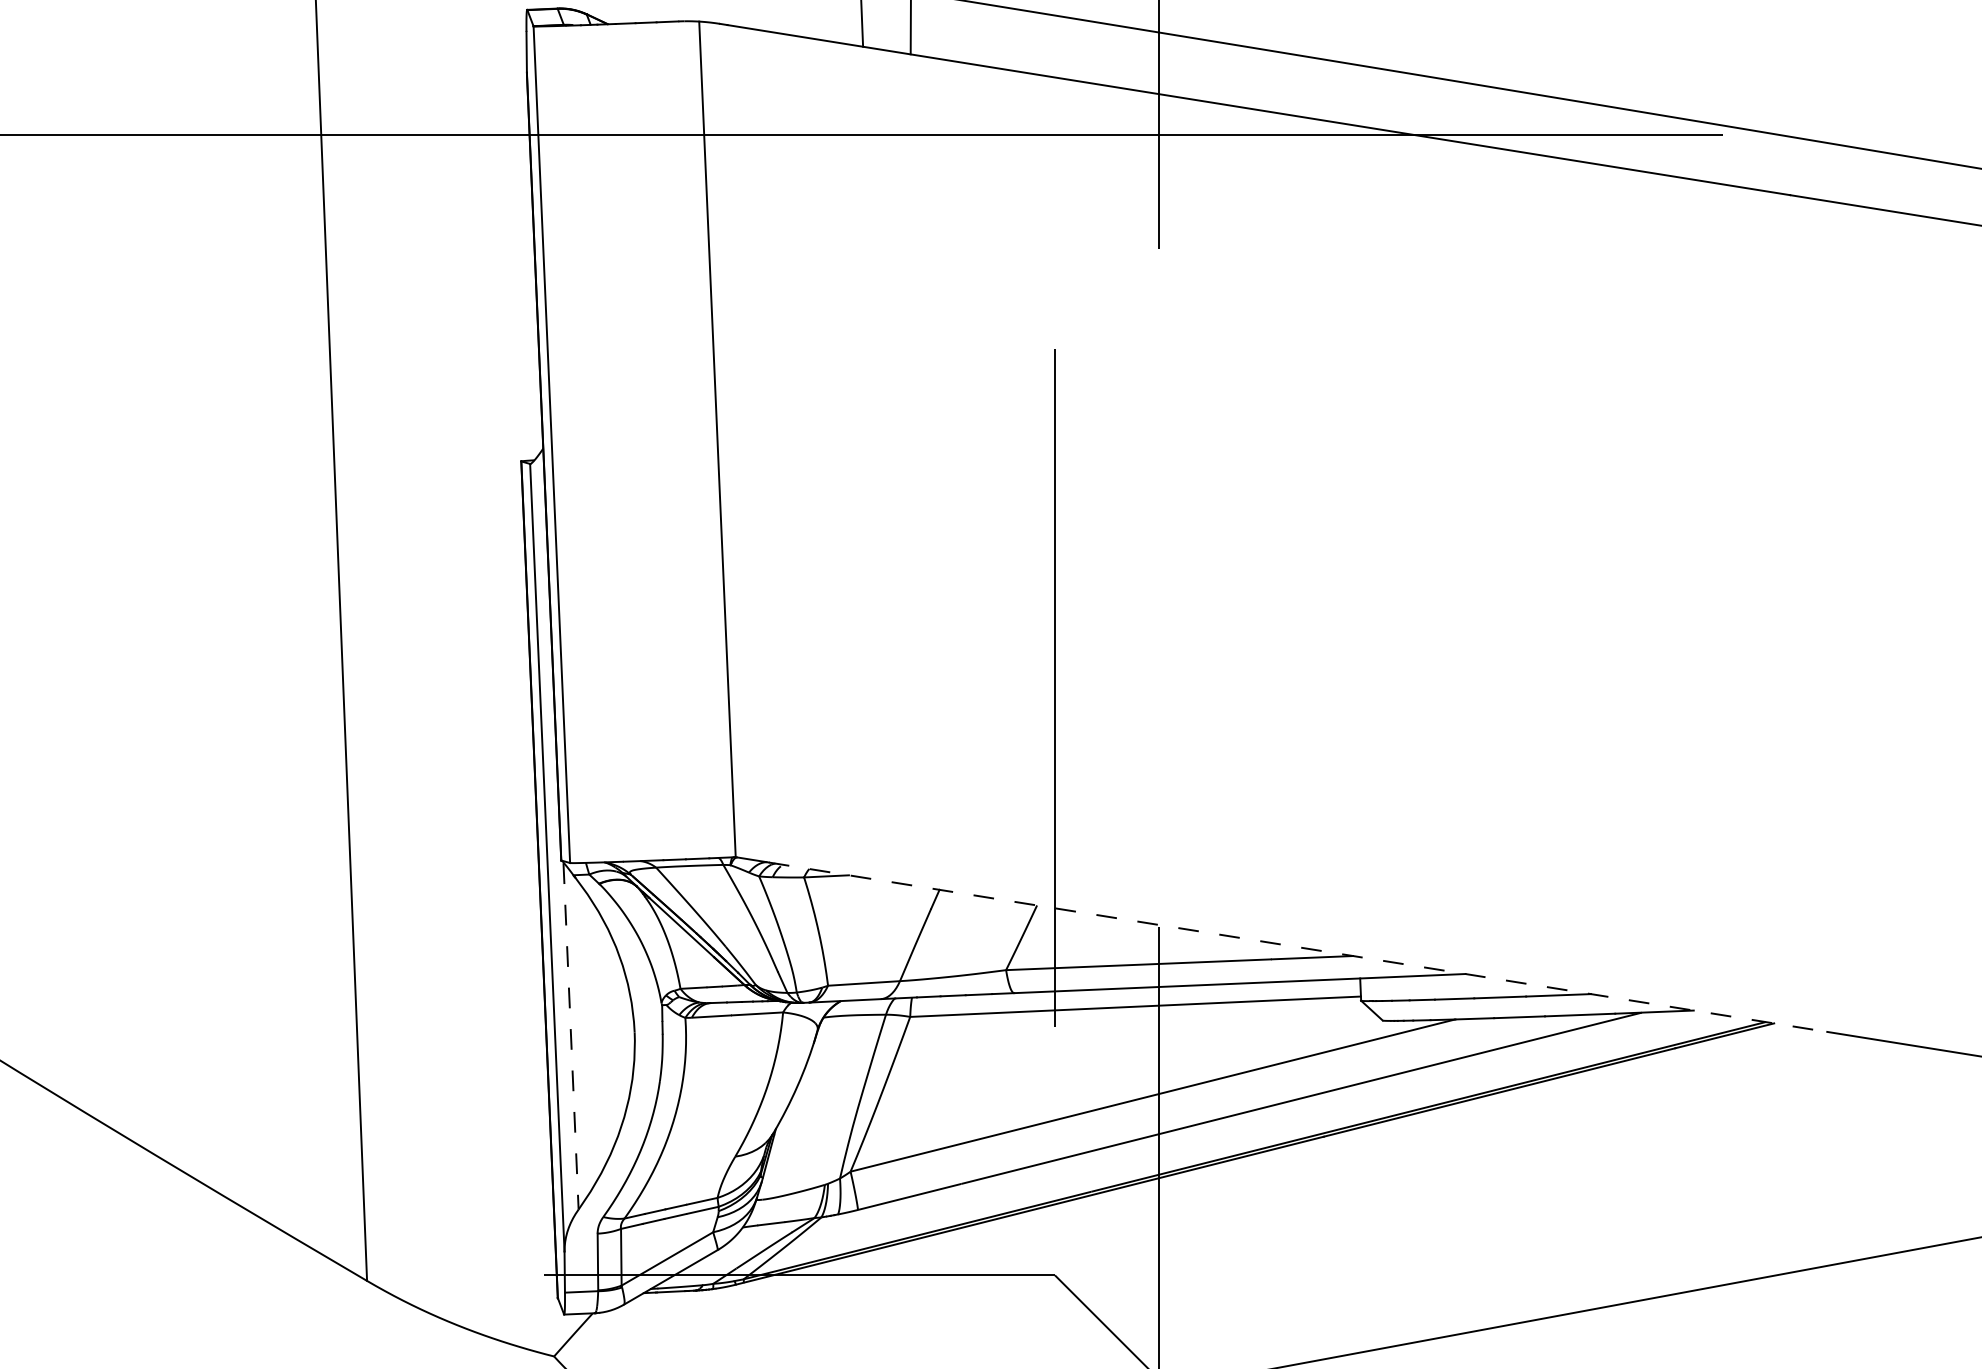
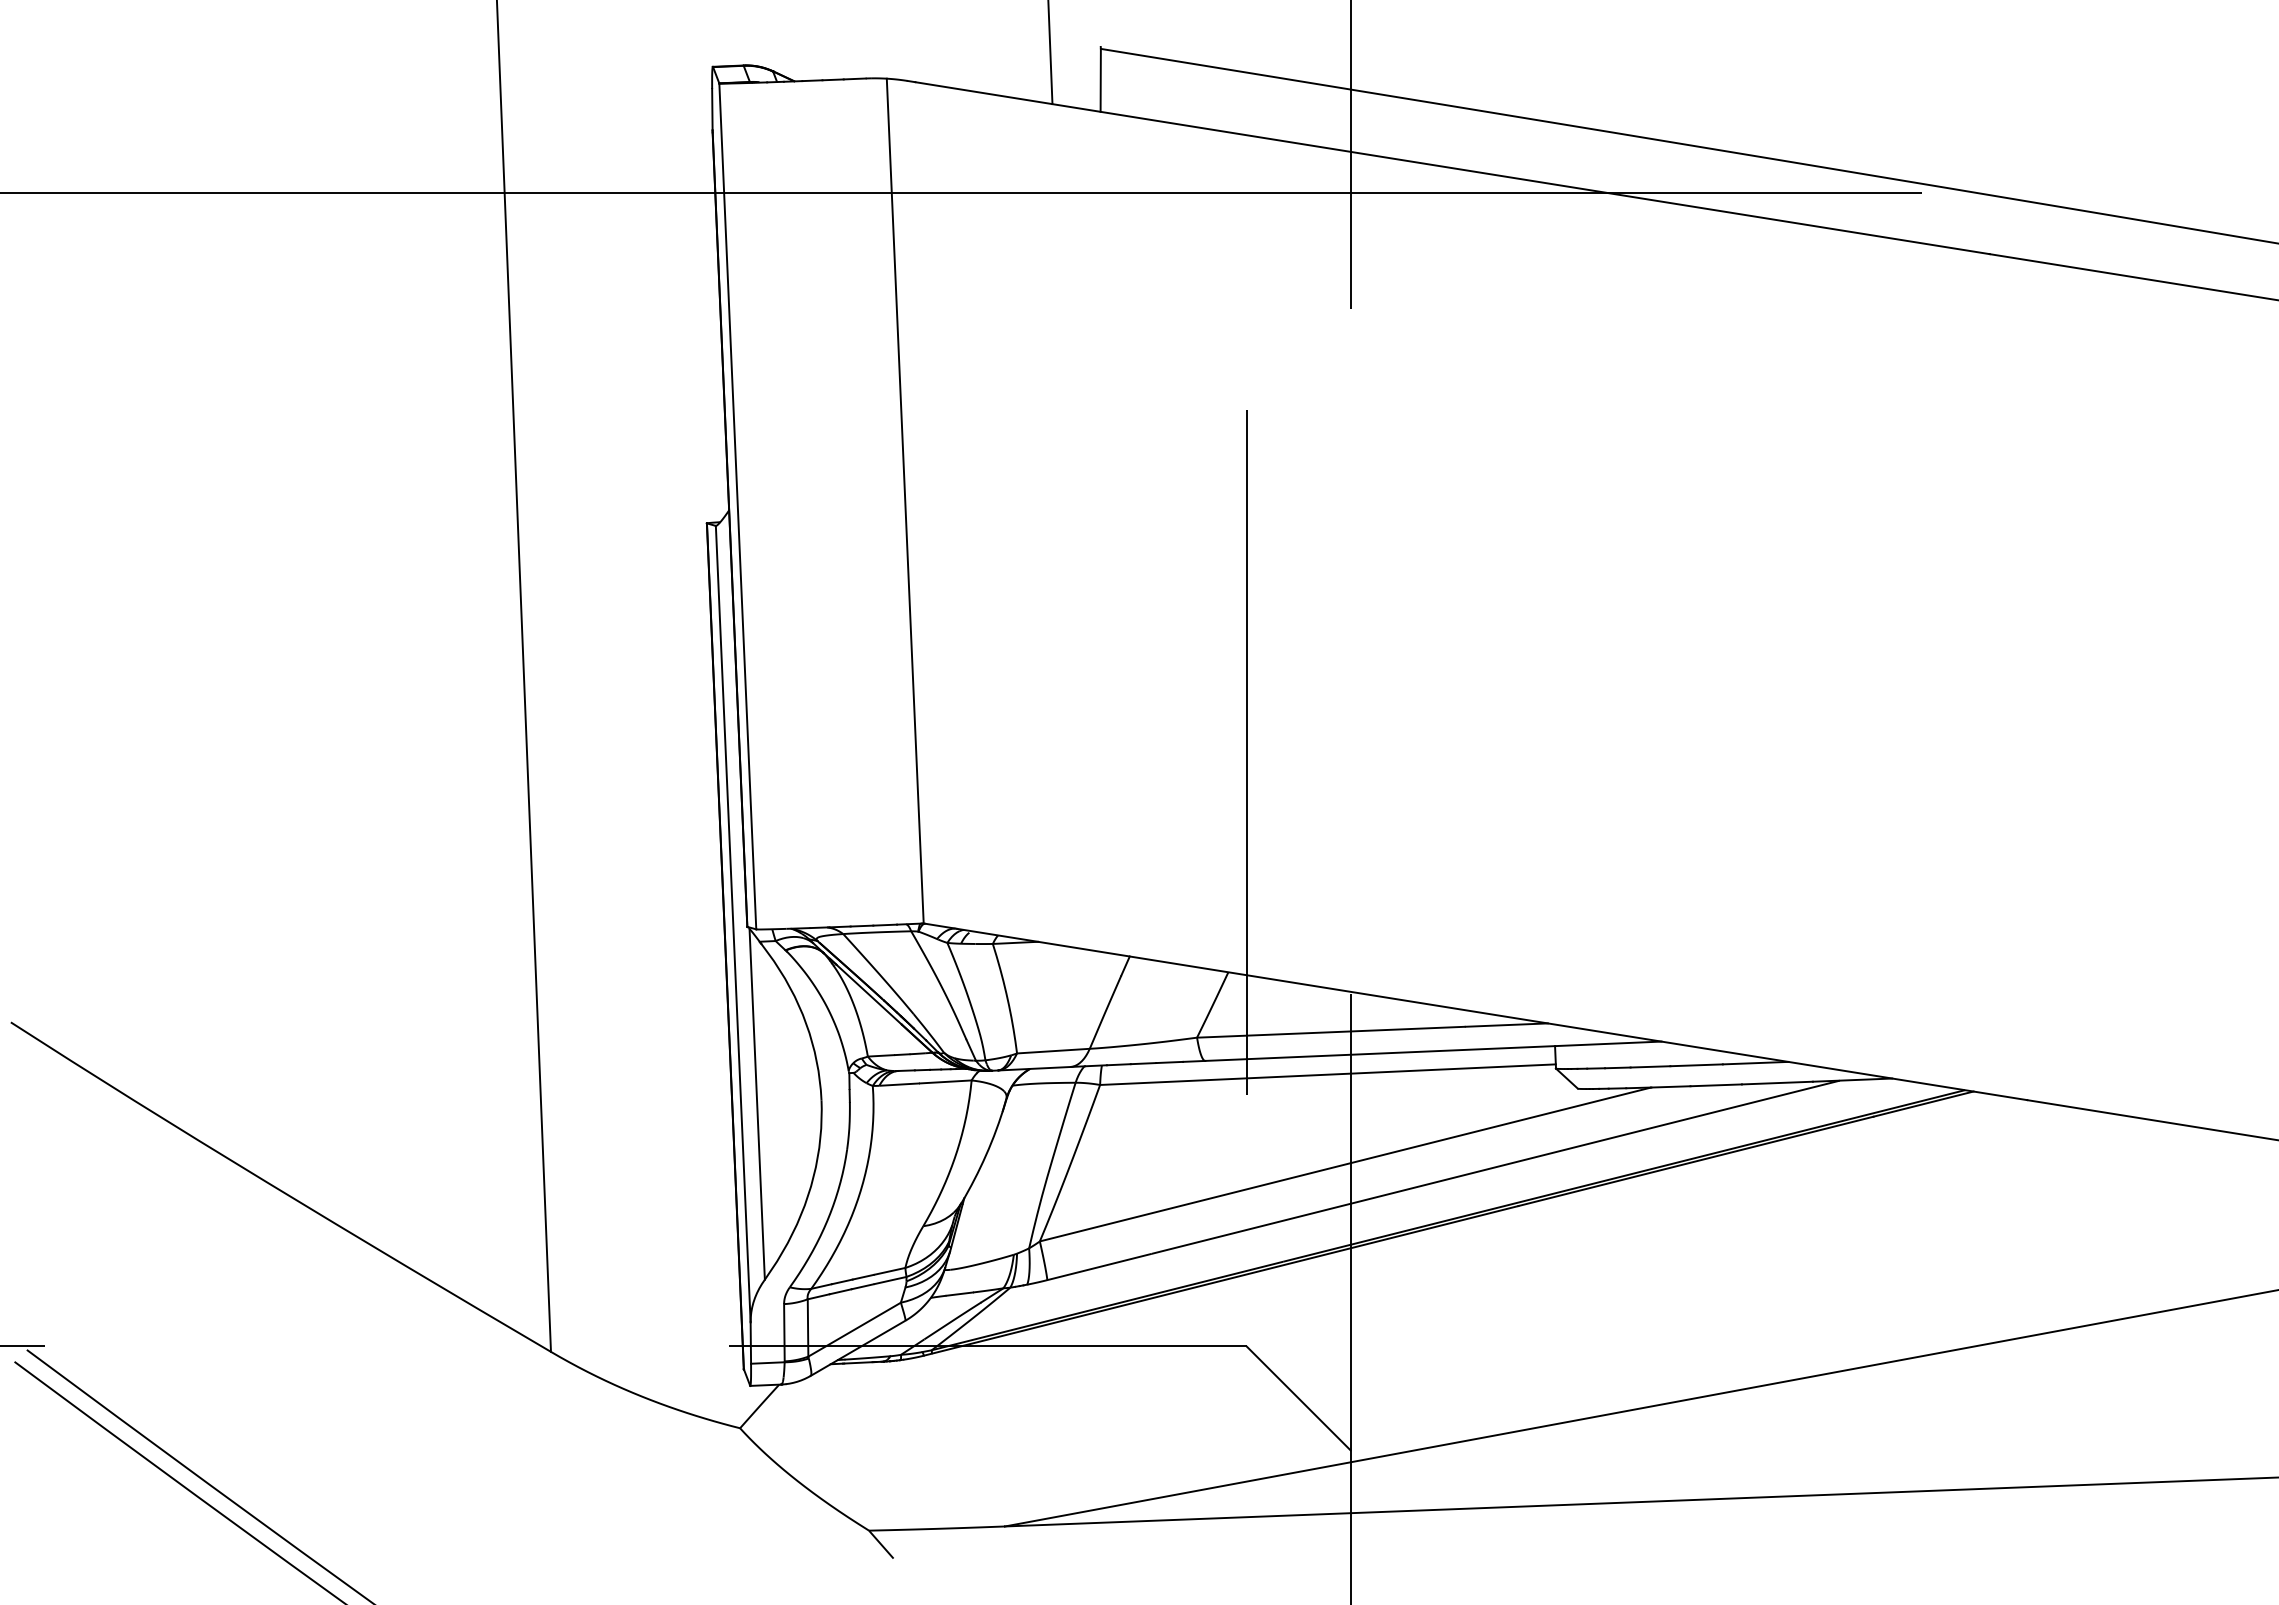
line: (1298, 947) -> (1492, 1014), dashed -> solid
line: (571, 1037) -> (757, 1105), dashed -> solid

